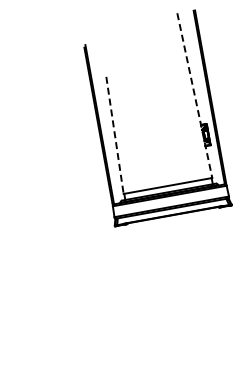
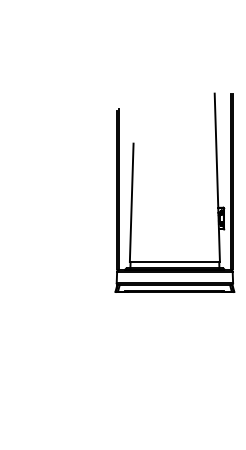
line: (195, 96) -> (217, 178), dashed -> solid
line: (114, 136) -> (131, 203), dashed -> solid

